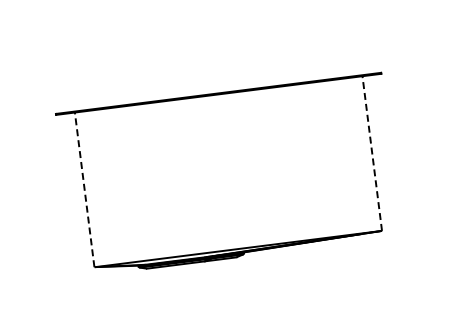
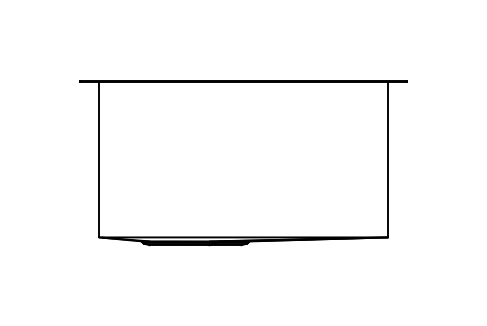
line: (372, 153) -> (388, 159), dashed -> solid
line: (84, 189) -> (98, 159), dashed -> solid

